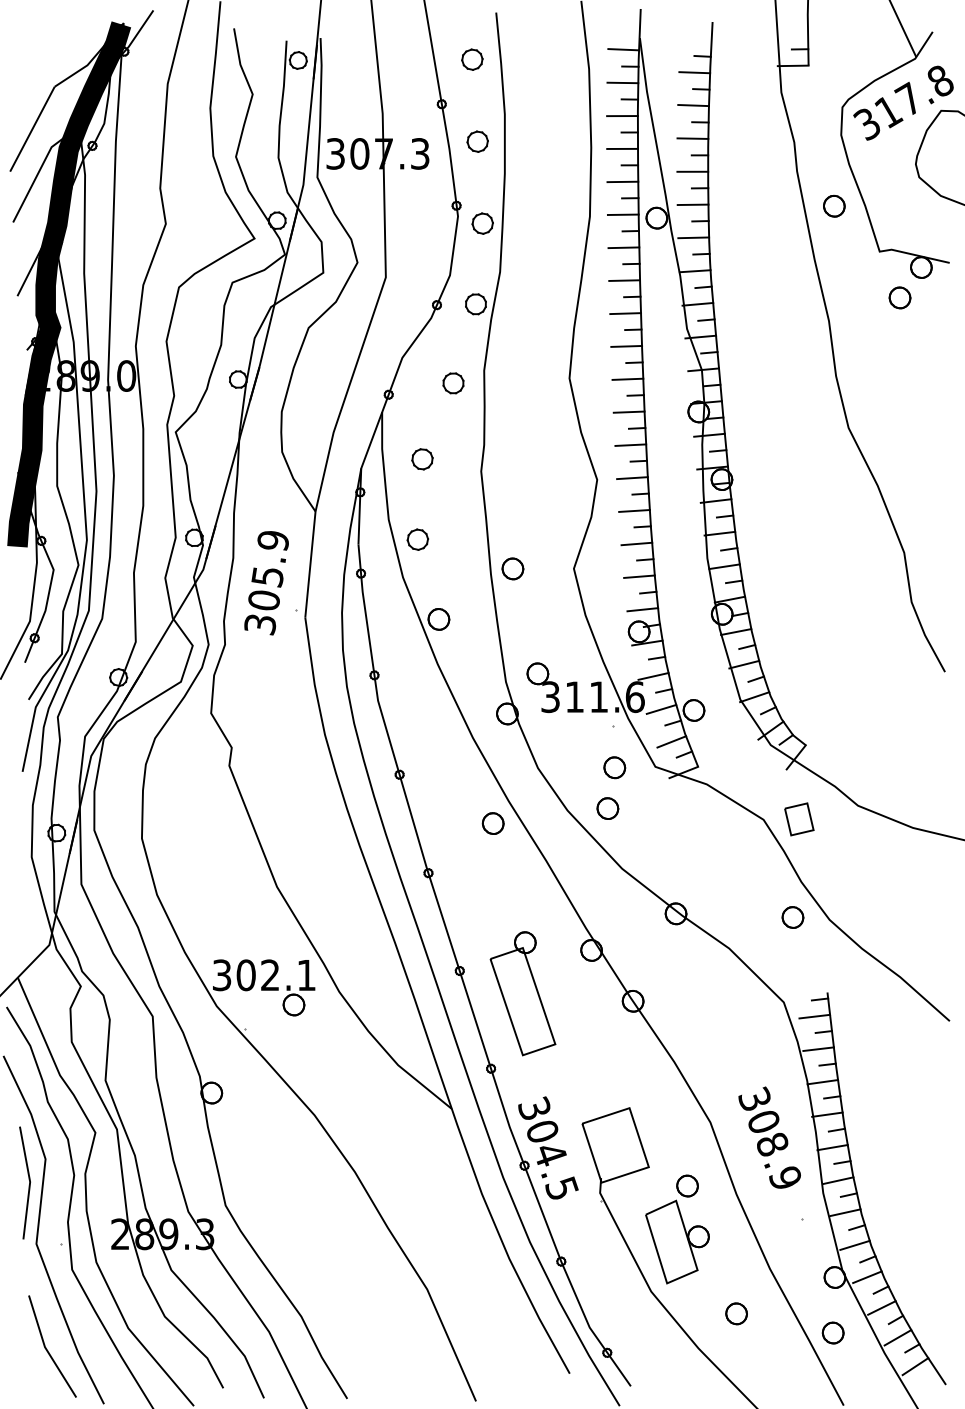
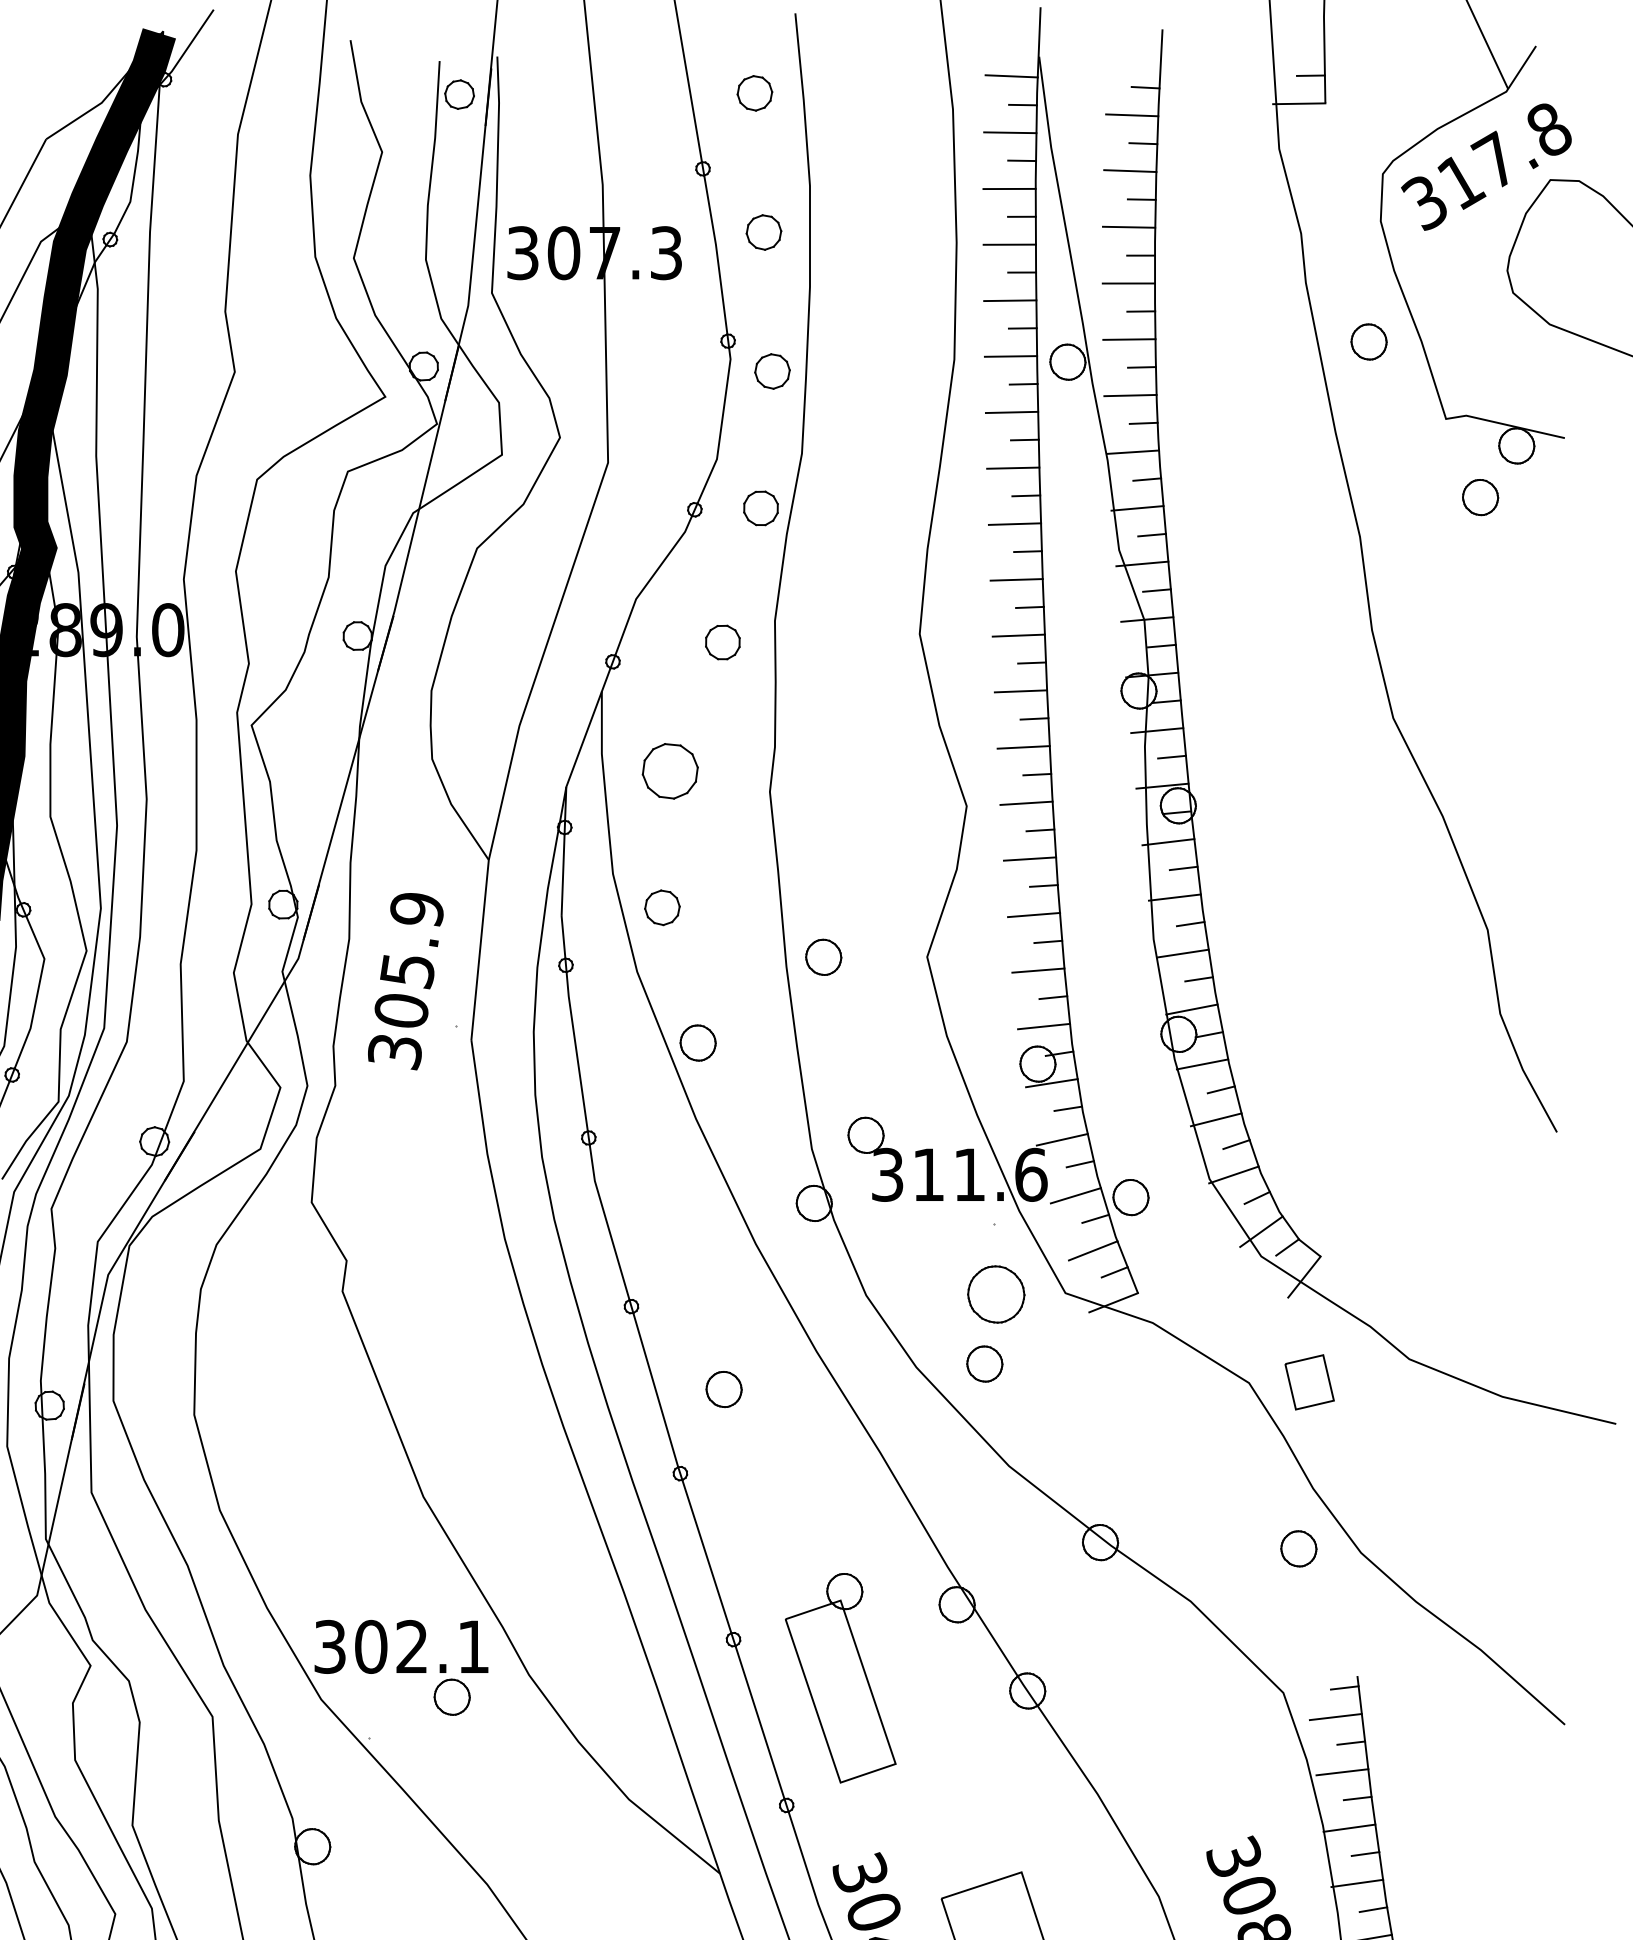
part: (422, 459) -> (670, 771), size x1.6
part: (614, 767) -> (996, 1294), size x1.6
part: (492, 823) -> (722, 1389), moved

